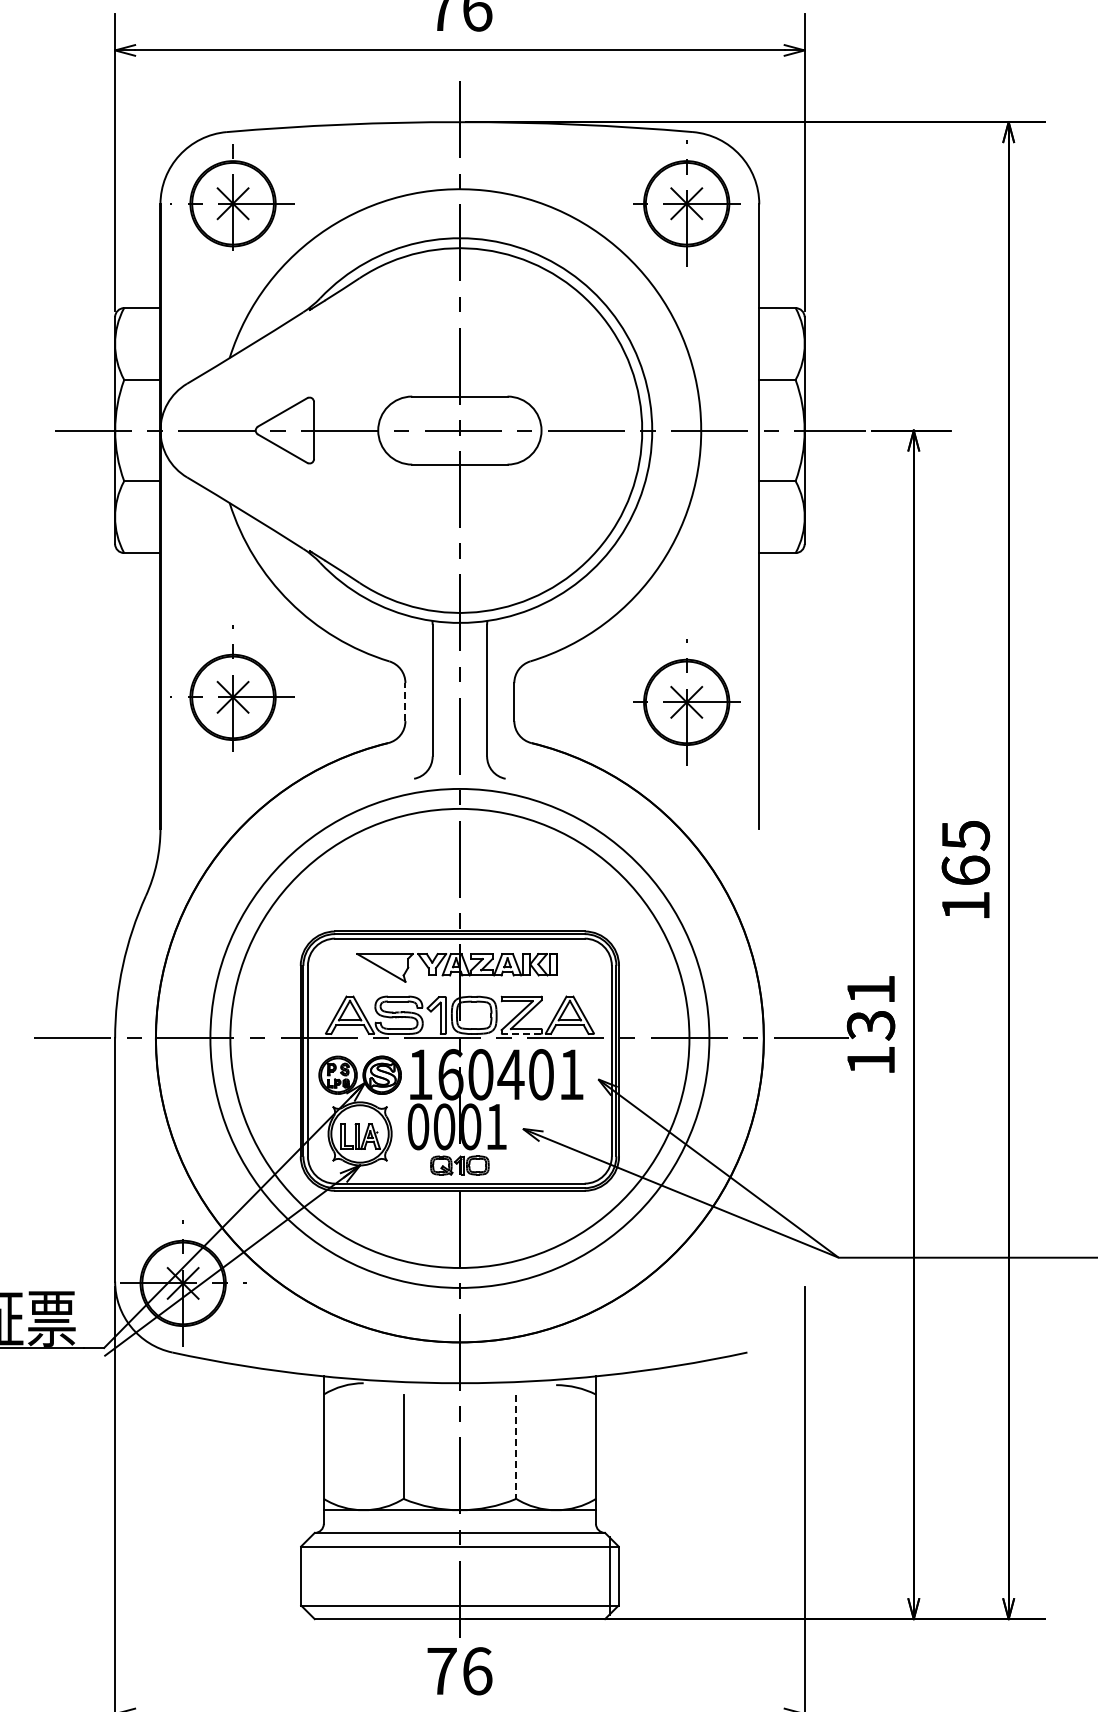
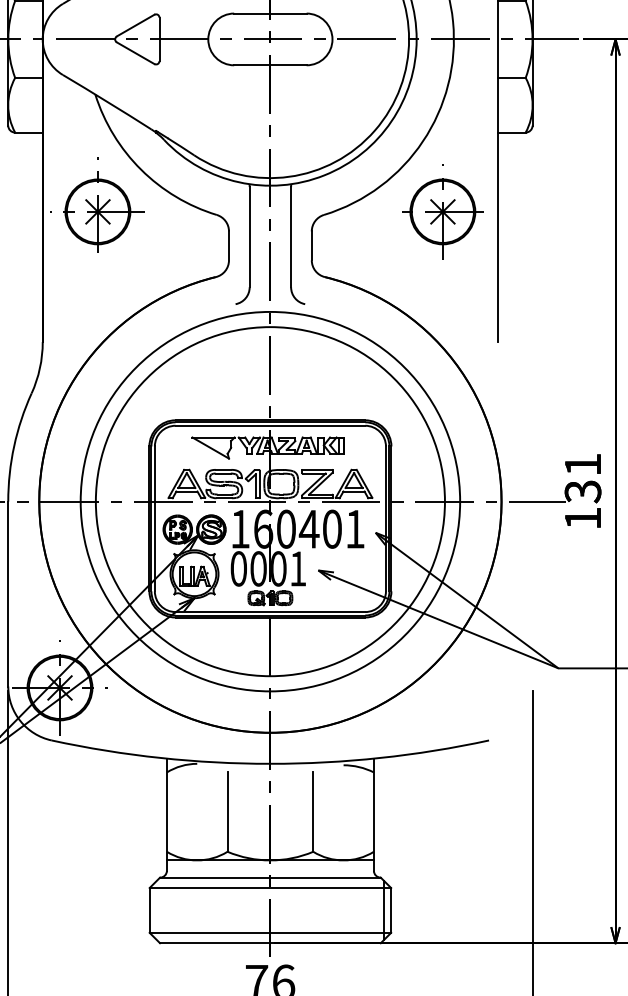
part: (232, 688) -> (97, 205), moved
line: (405, 701) -> (229, 245), dashed -> solid
part: (686, 702) -> (442, 211), moved
line: (521, 1033) -> (317, 497), dashed -> solid
line: (516, 1447) -> (313, 812), dashed -> solid

